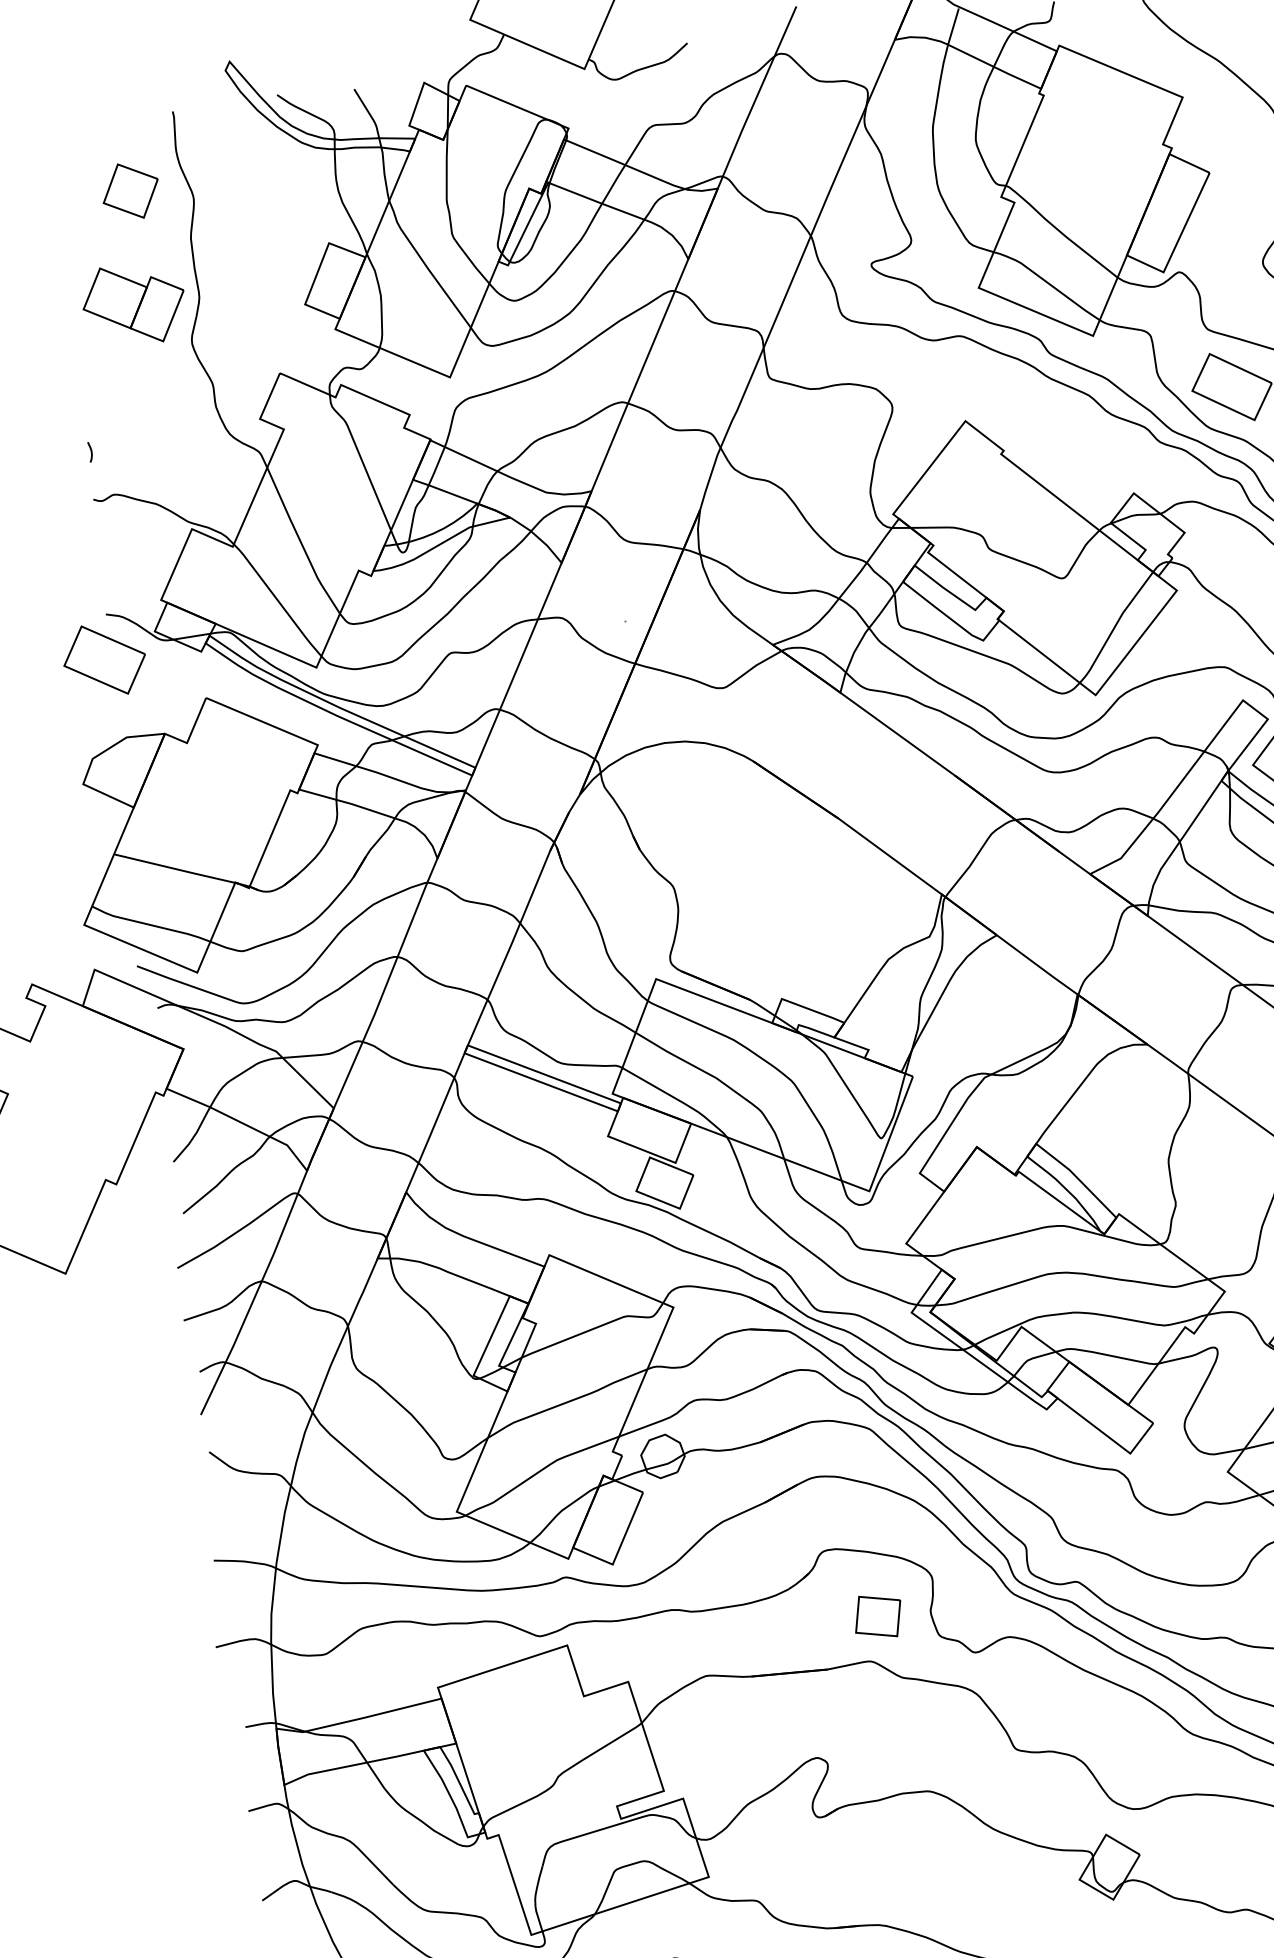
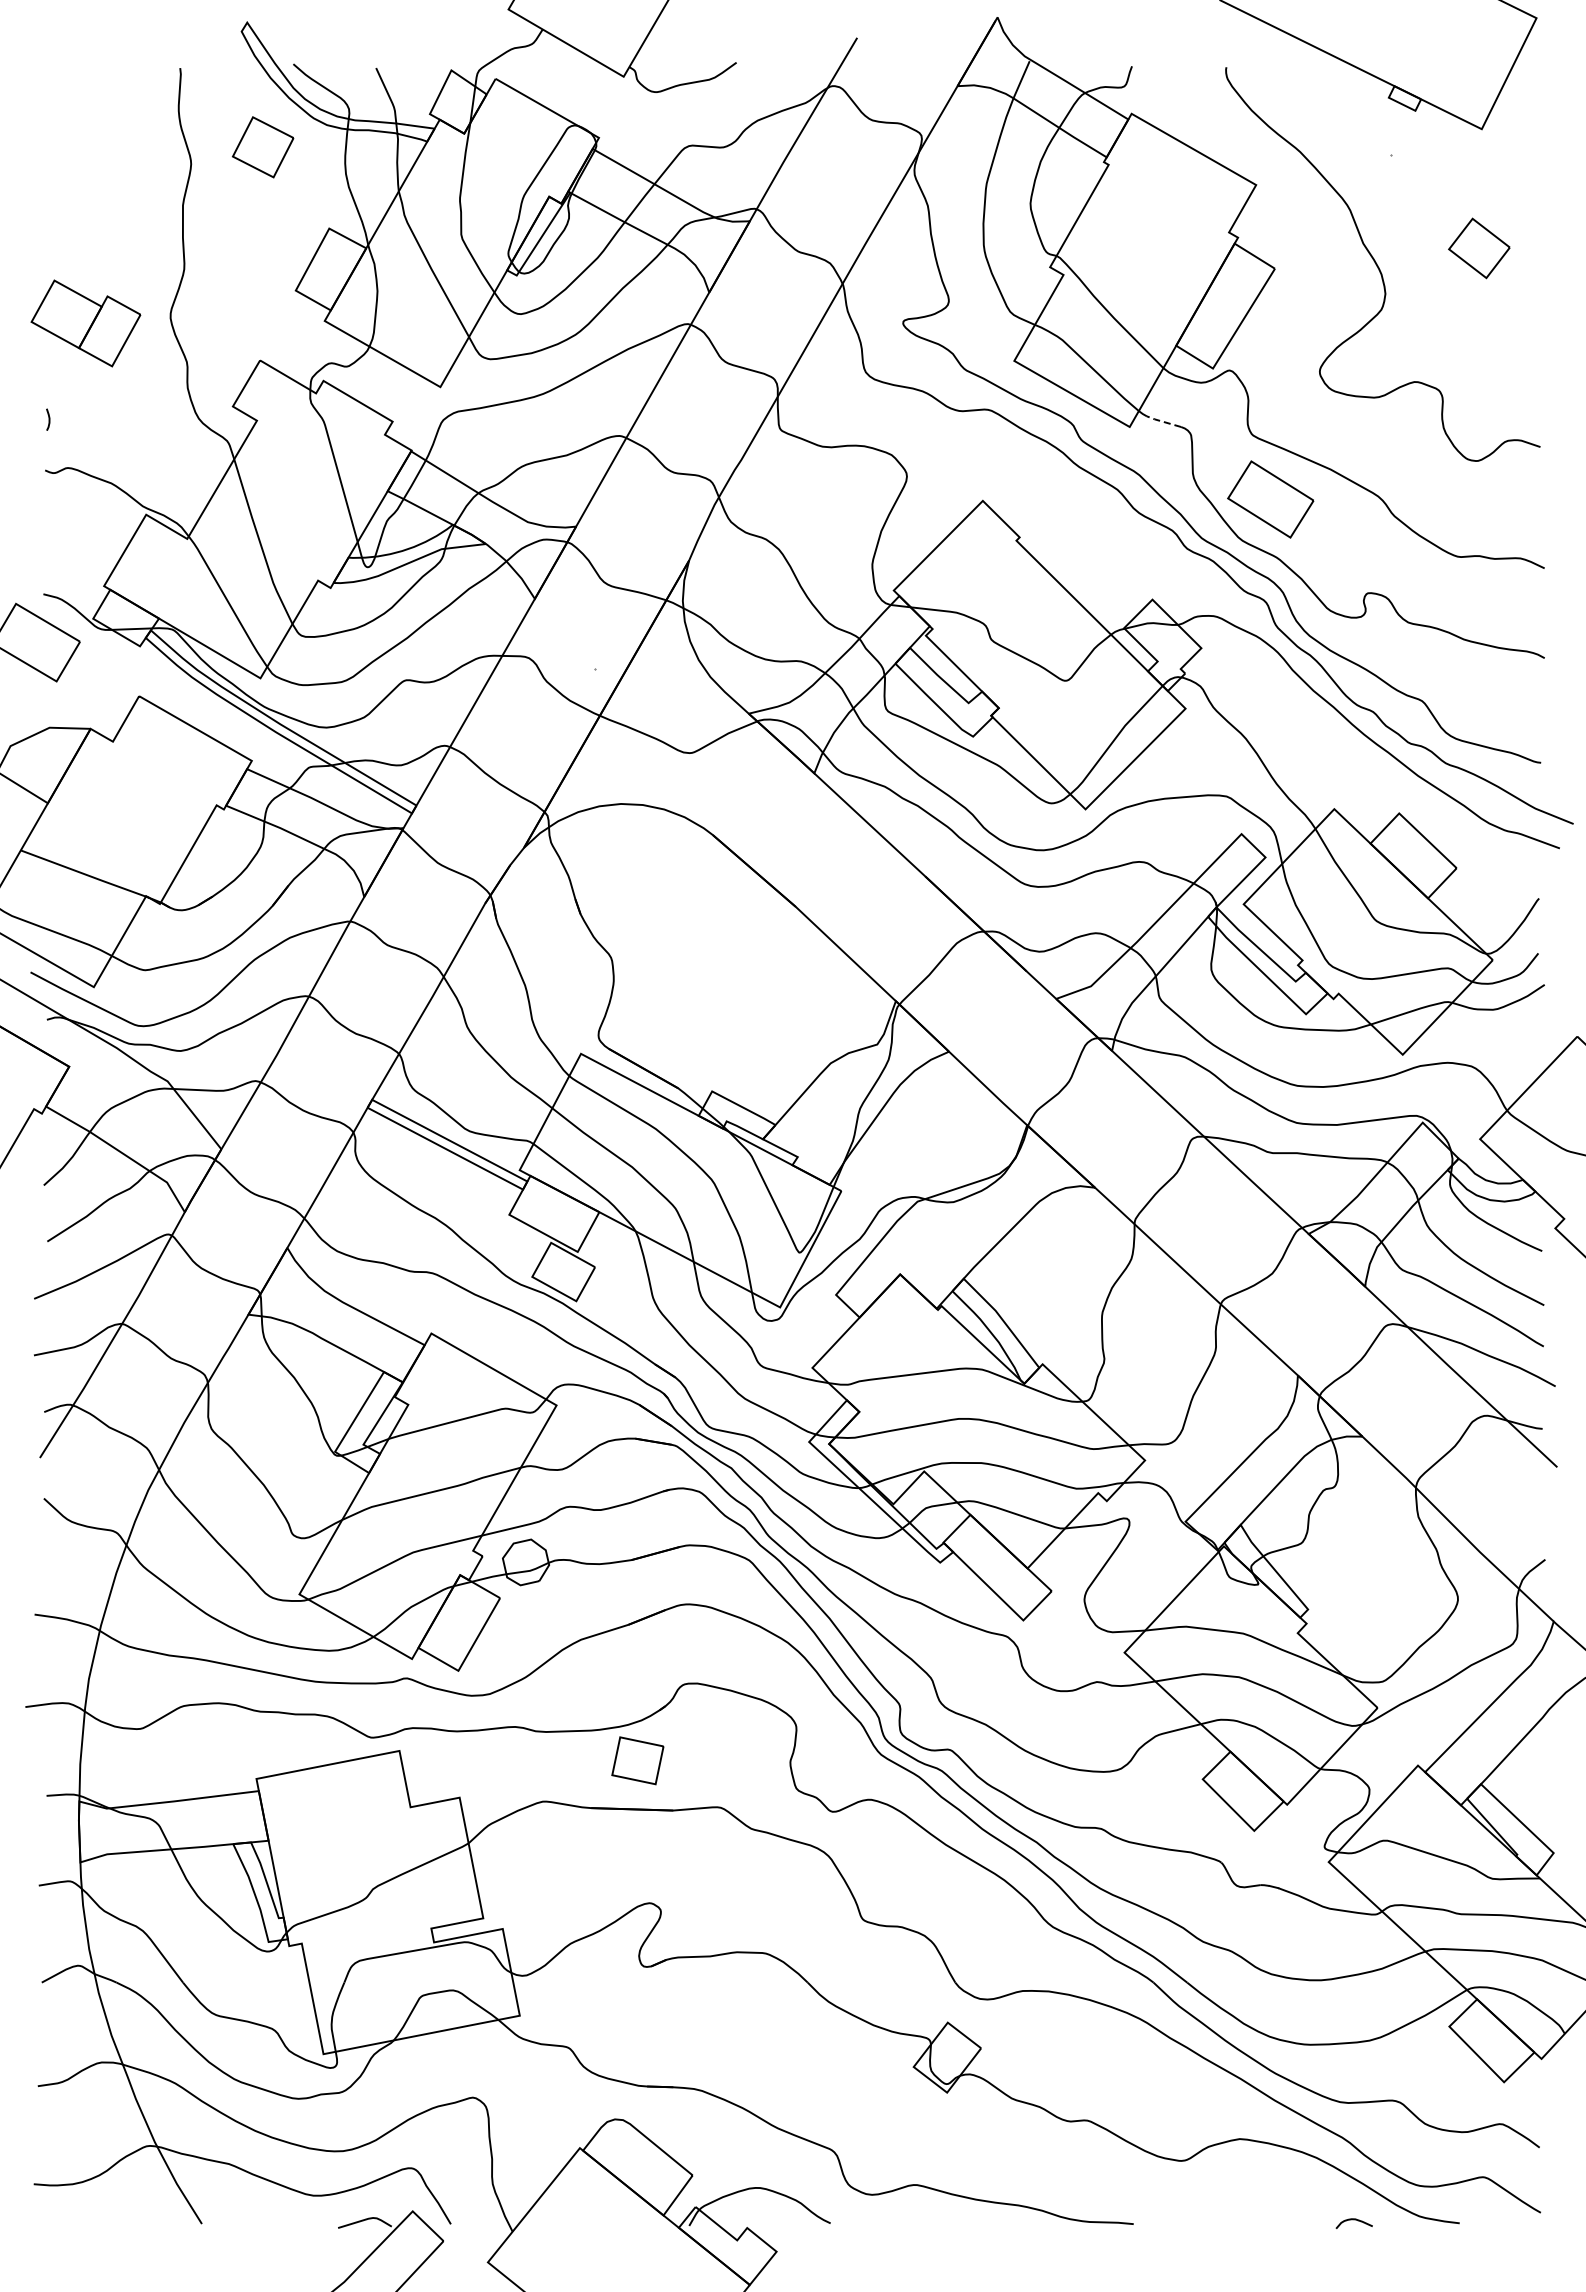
part: (130, 191) -> (262, 147), moved
part: (133, 304) -> (85, 323), moved
line: (1123, 327) -> (1163, 421), solid -> dashed
part: (877, 1616) -> (637, 1760), moved

